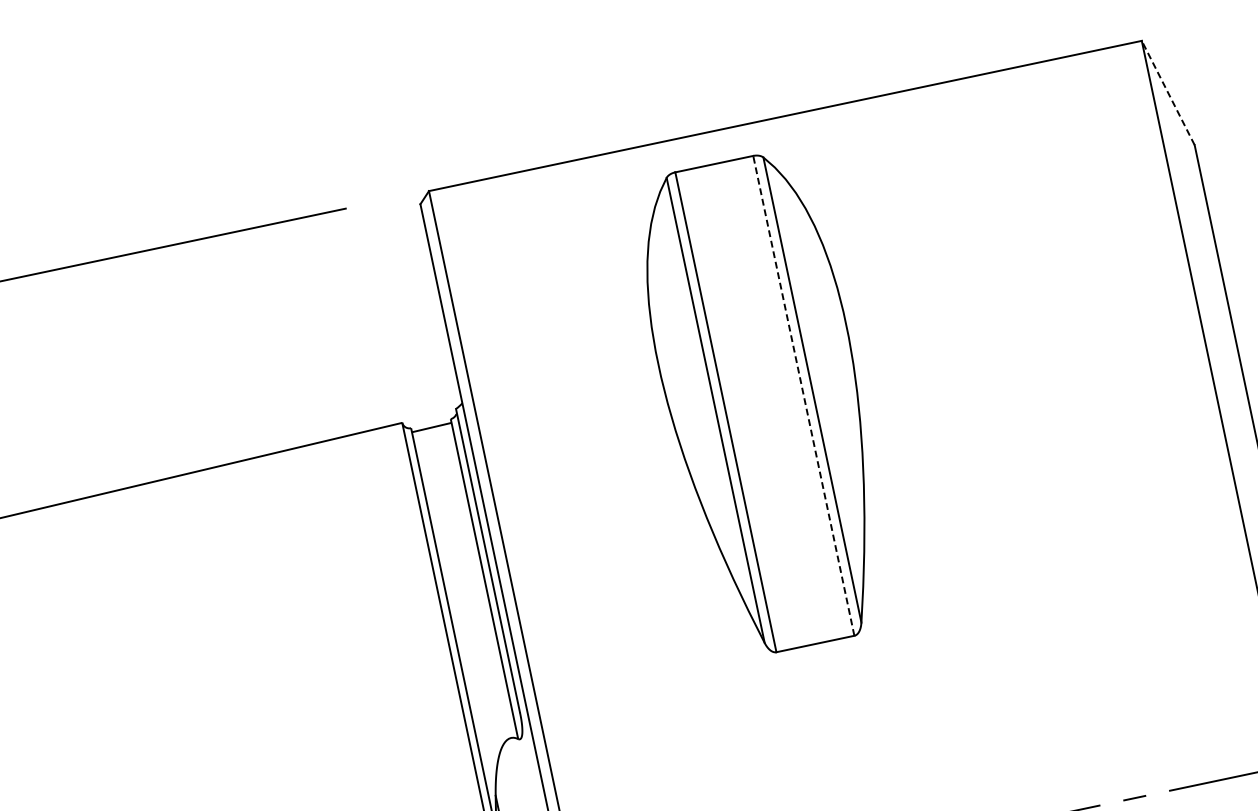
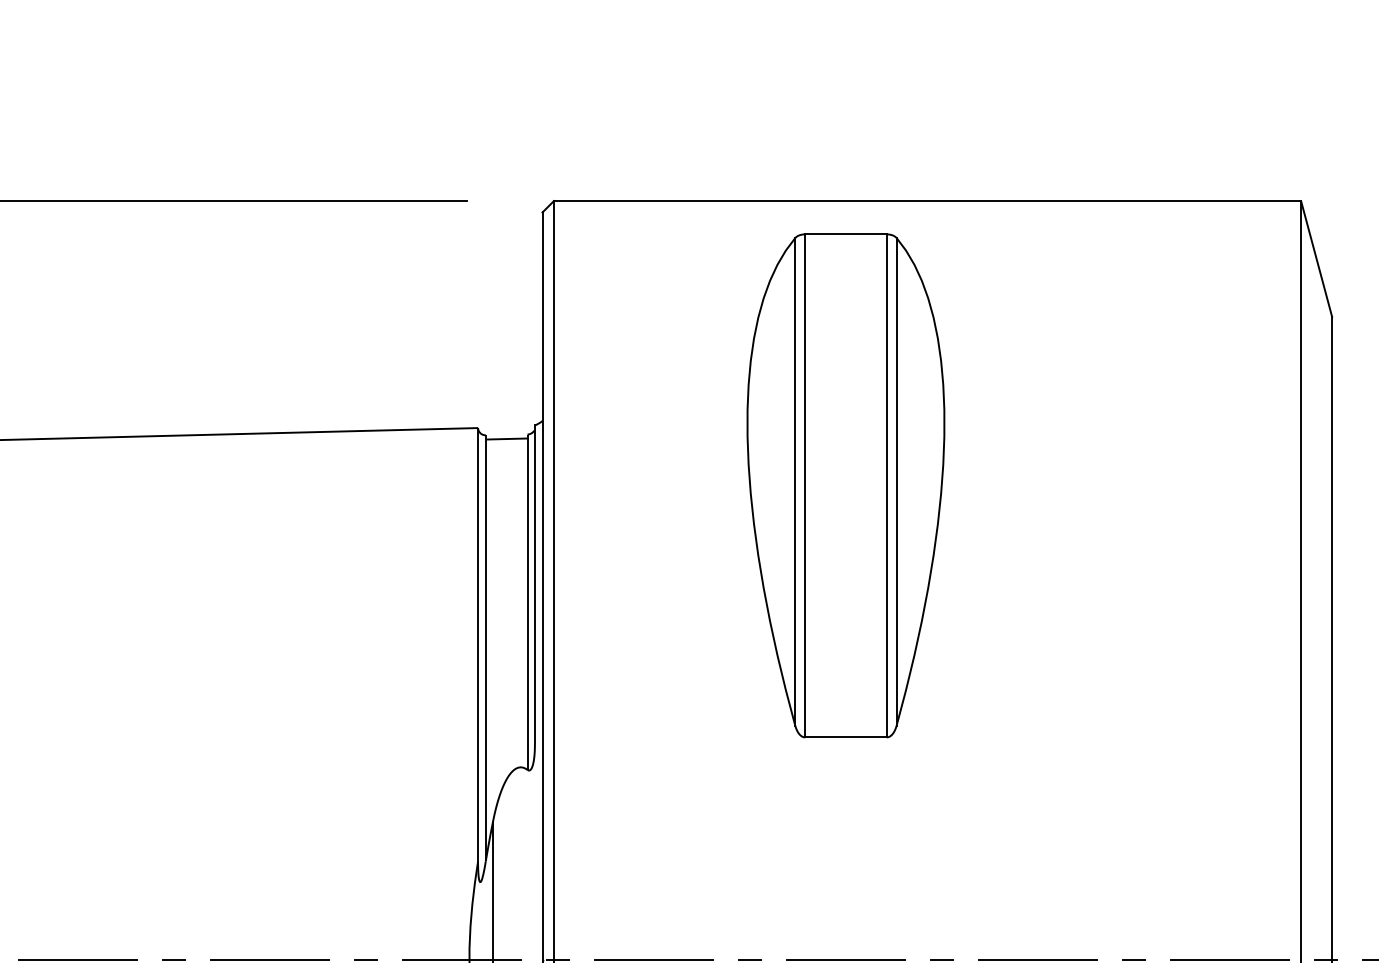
line: (1168, 92) -> (1316, 258), dashed -> solid
line: (803, 395) -> (886, 485), dashed -> solid

